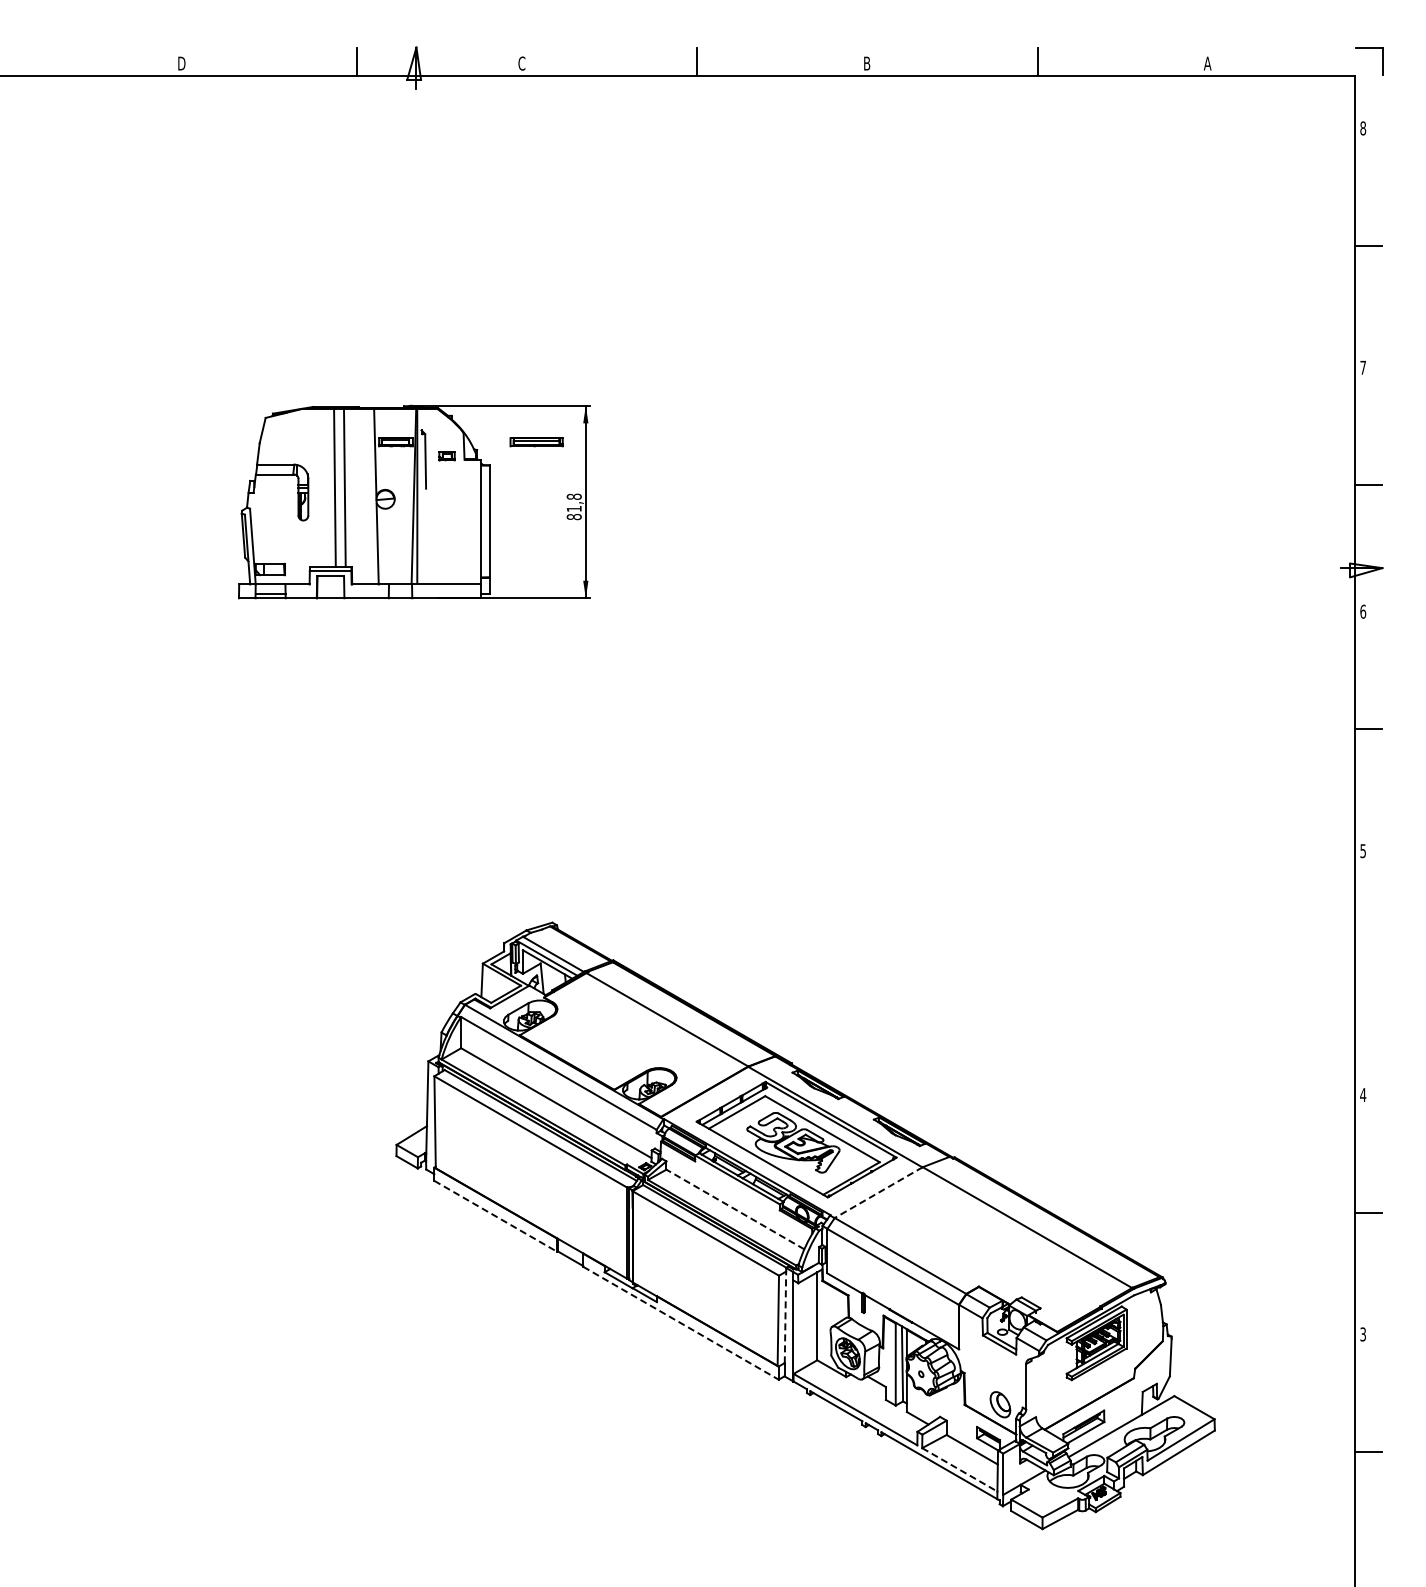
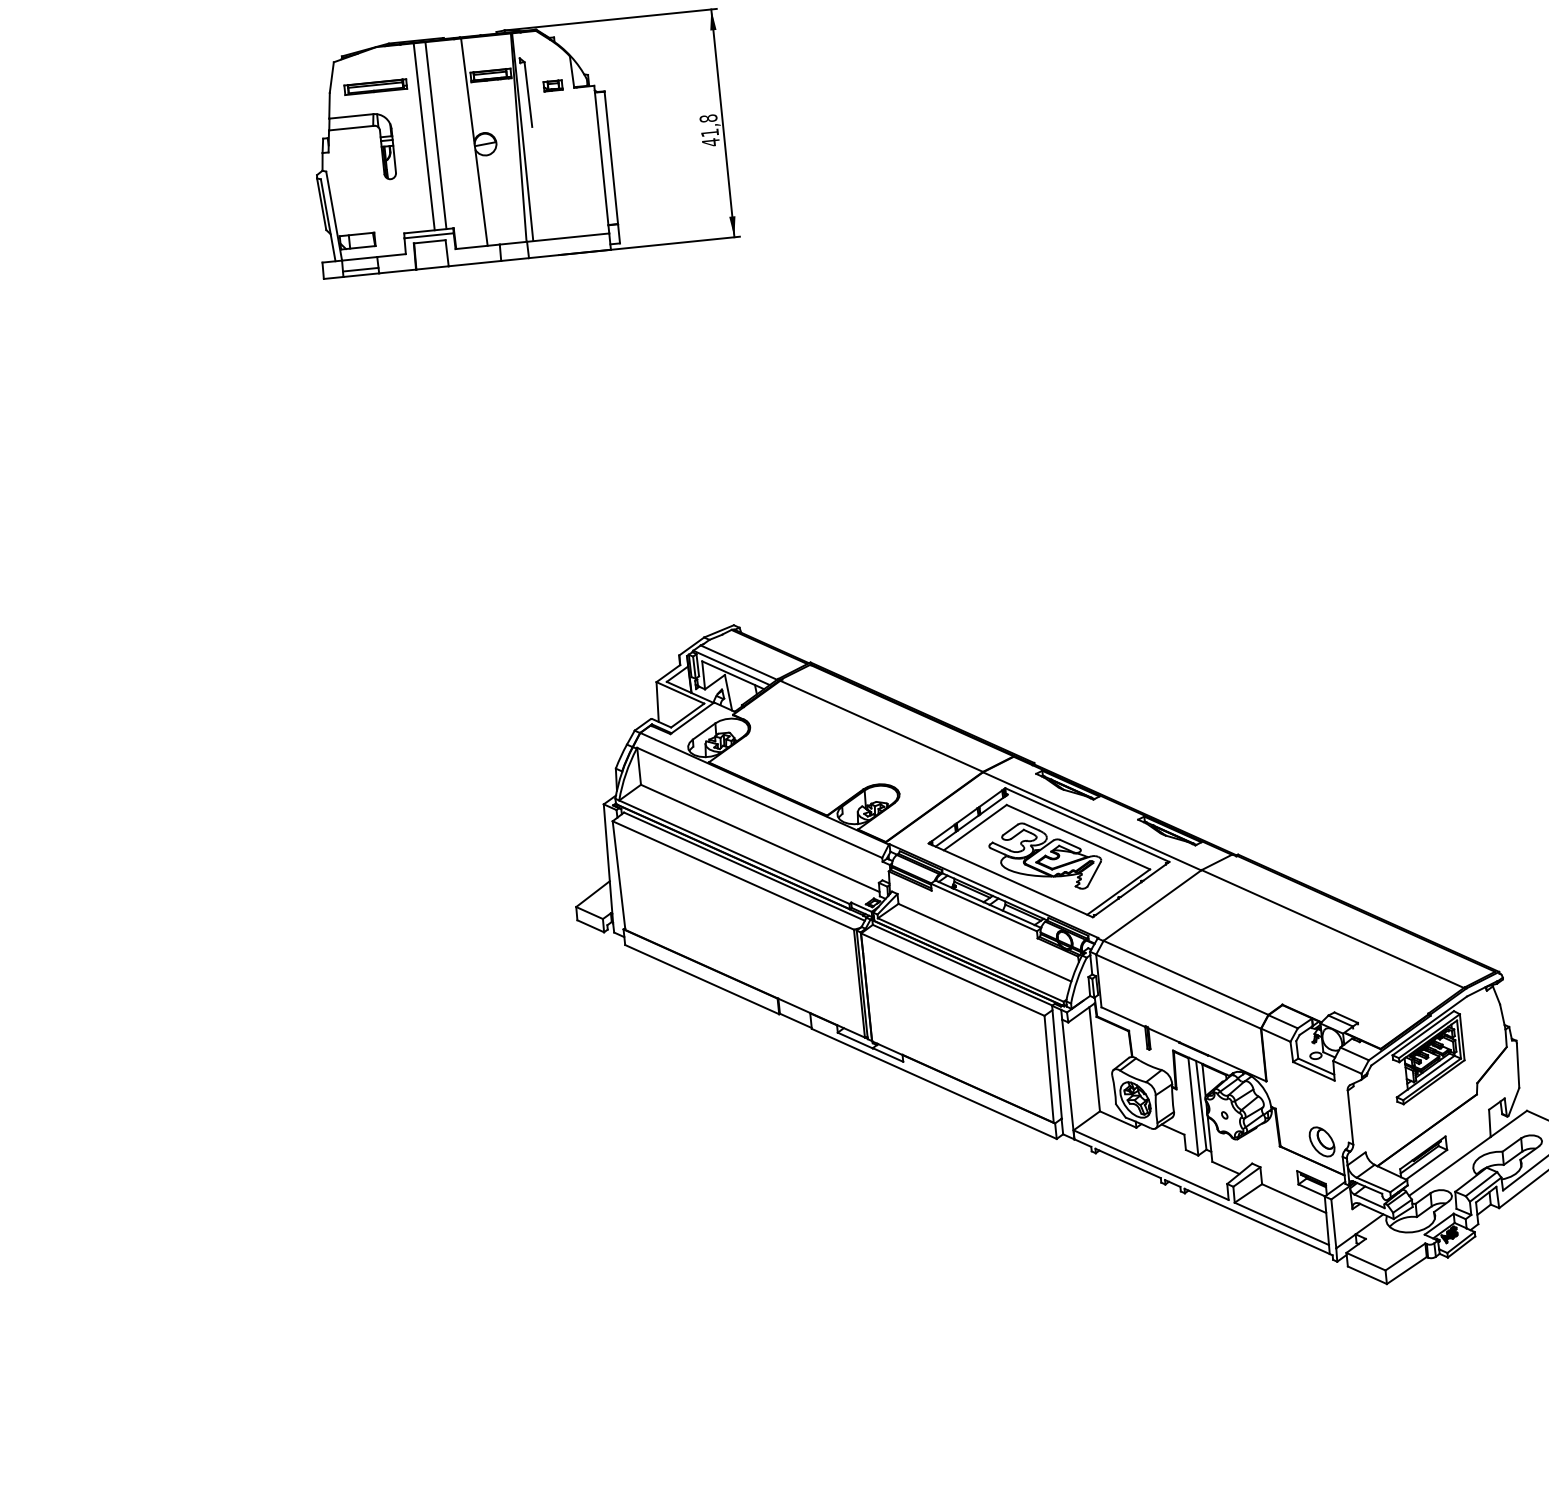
part: (536, 442) -> (375, 87), moved
text: (573, 516) -> (710, 141), 81,8 -> 41,8
line: (878, 1192) -> (1152, 905), dashed -> solid
line: (735, 1209) -> (985, 942), dashed -> solid
line: (495, 1216) -> (701, 979), dashed -> solid
line: (785, 1315) -> (1056, 1062), dashed -> solid
line: (681, 1323) -> (934, 1084), dashed -> solid
line: (960, 1470) -> (1282, 1224), dashed -> solid

